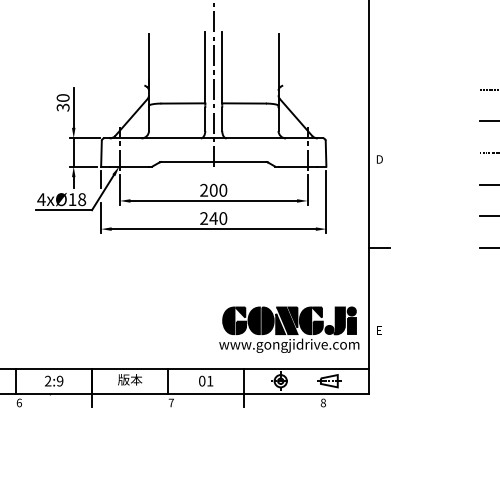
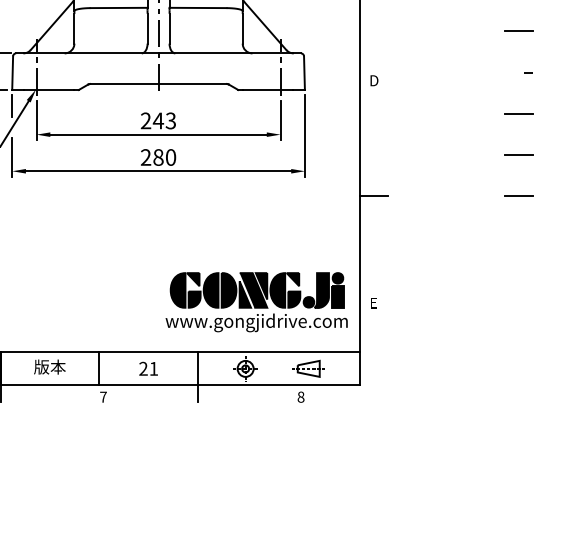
text: (218, 189) -> (164, 119), 200 -> 243
text: (213, 218) -> (158, 157), 240 -> 280
text: (202, 381) -> (143, 369), 01 -> 21

